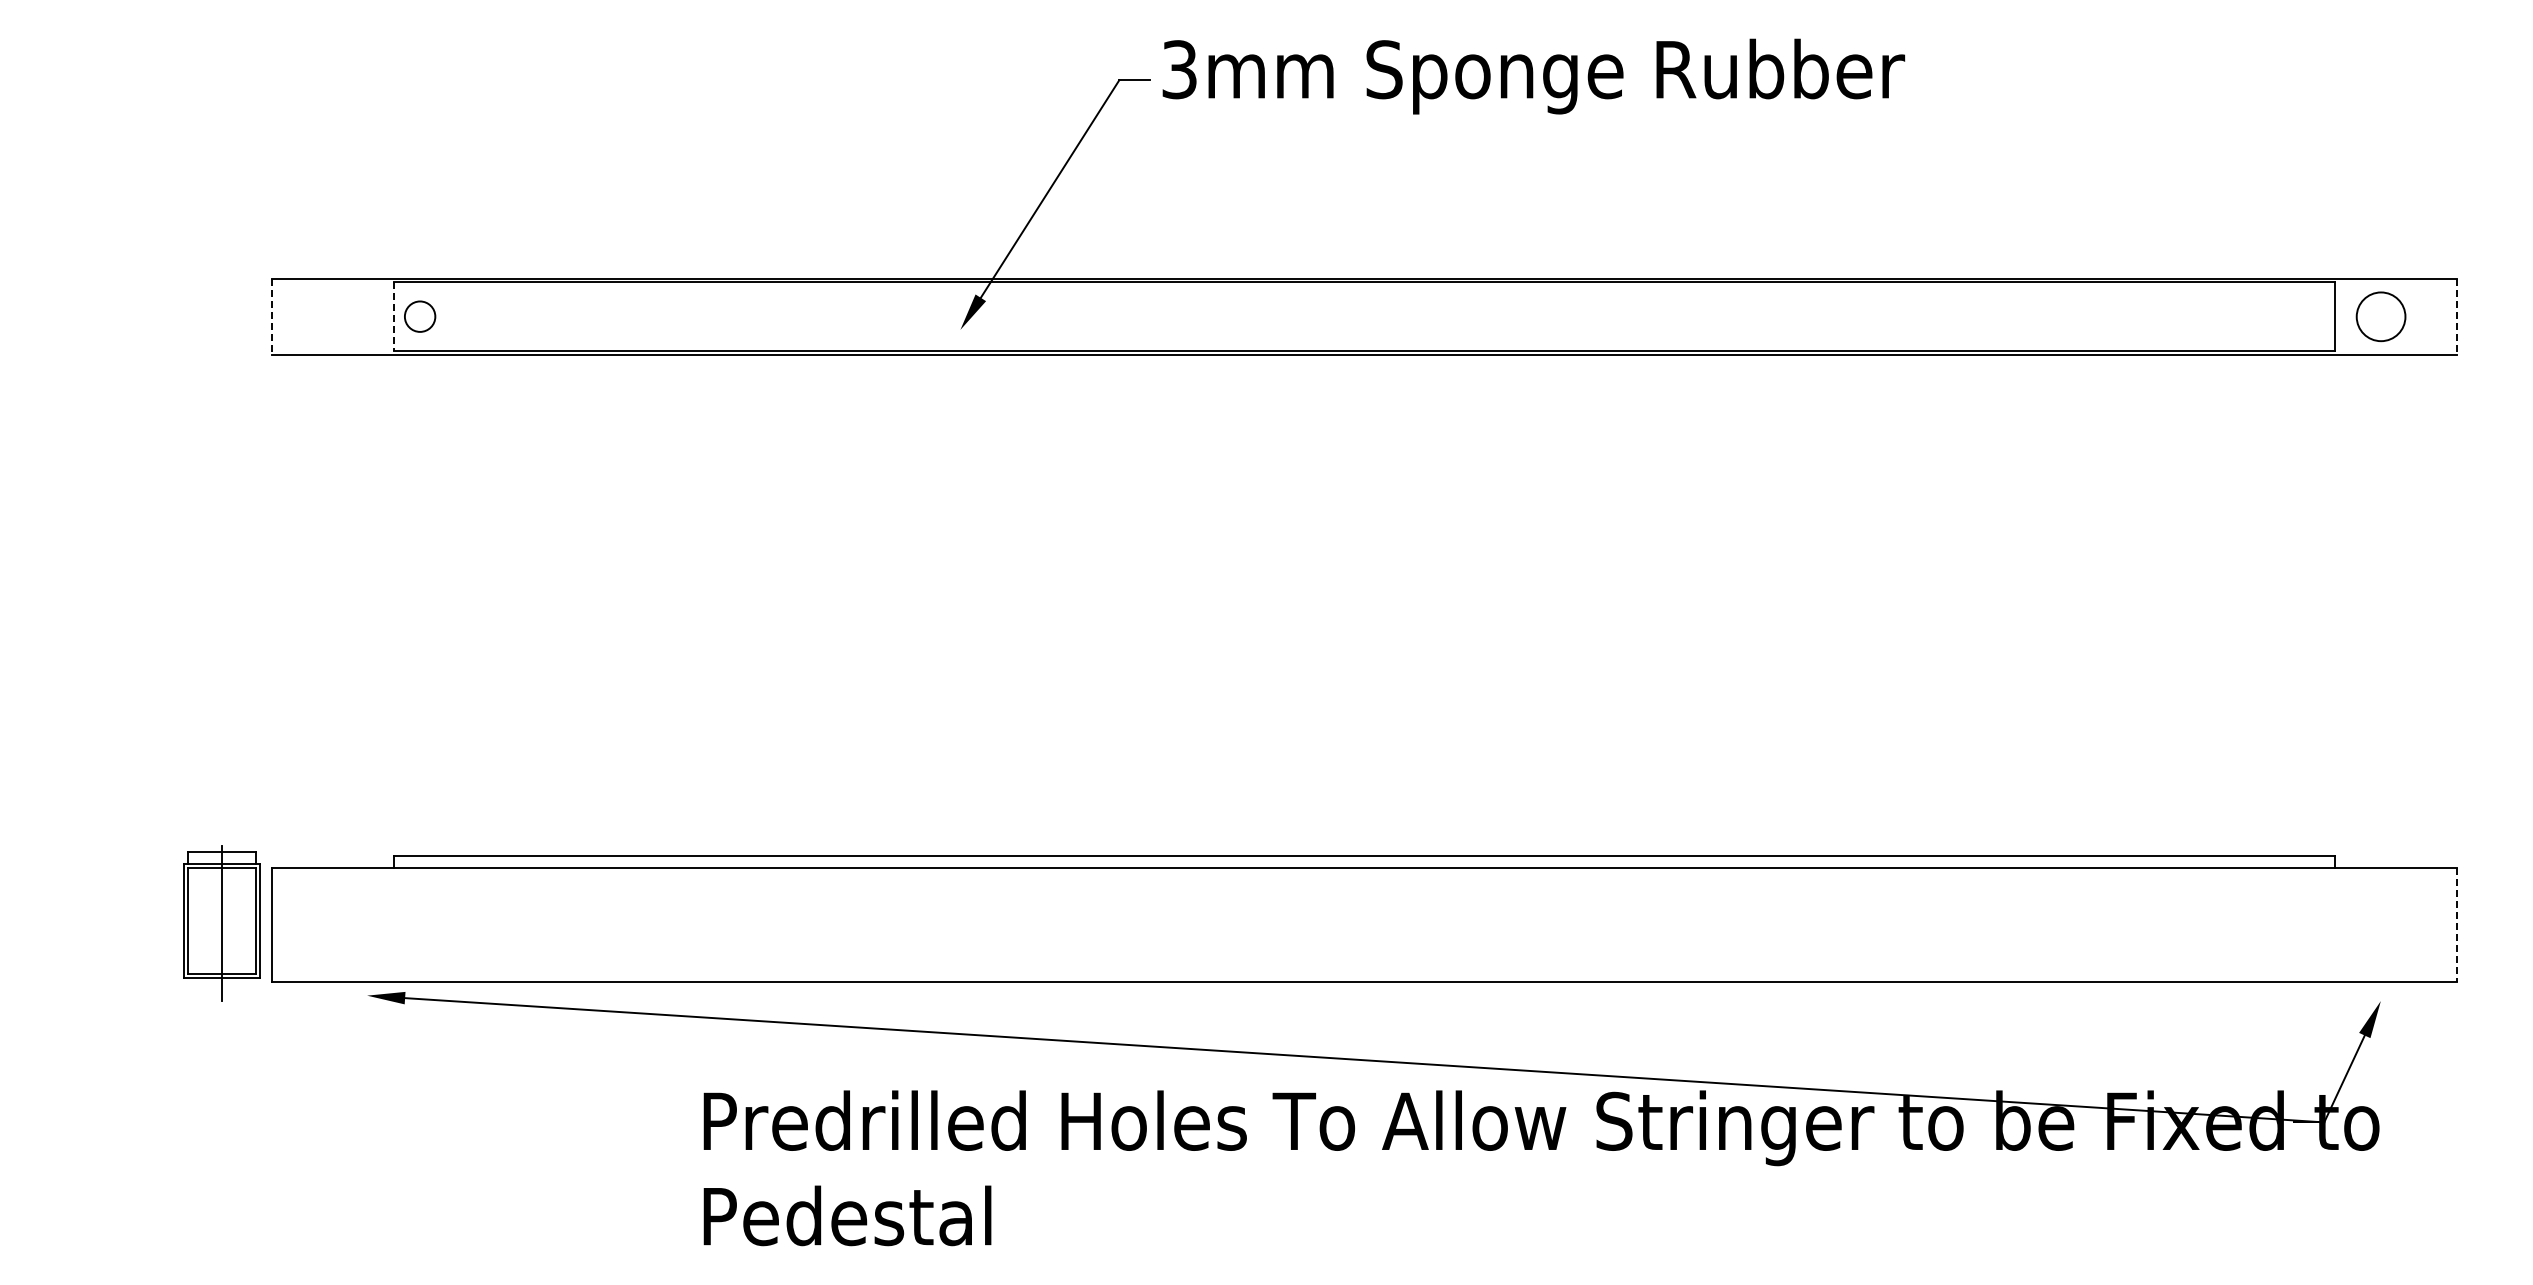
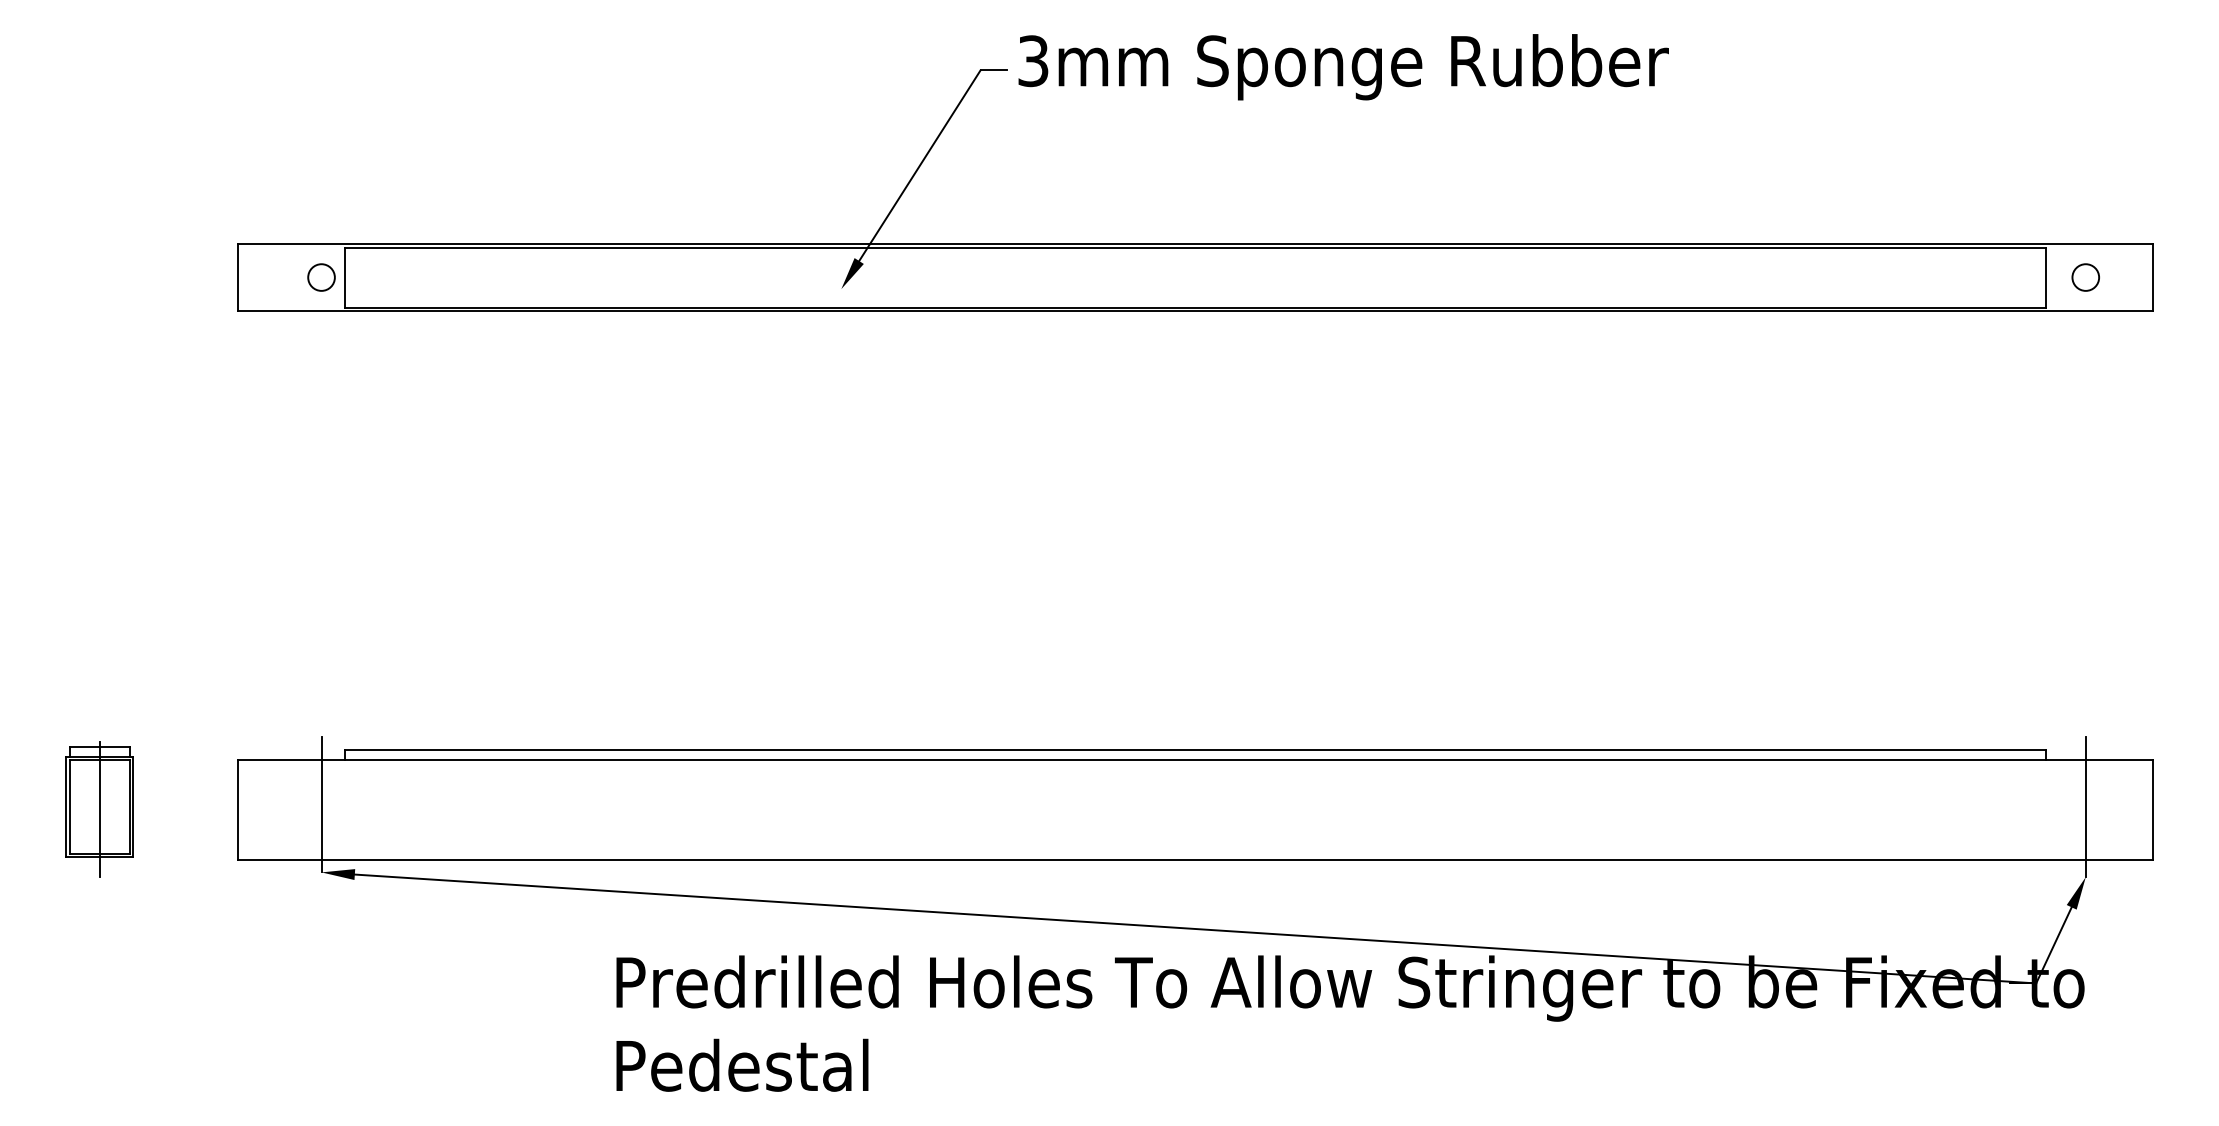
circle: (420, 316) -> (321, 277), moved
circle: (2380, 316) -> (2085, 277), size x0.62
line: (271, 317) -> (237, 278), dashed -> solid
line: (393, 317) -> (344, 278), dashed -> solid
line: (2457, 317) -> (2152, 278), dashed -> solid
line: (367, 917) -> (321, 803), added
line: (2380, 920) -> (2085, 806), added
part: (221, 923) -> (99, 809), moved
line: (2457, 925) -> (2152, 810), dashed -> solid

